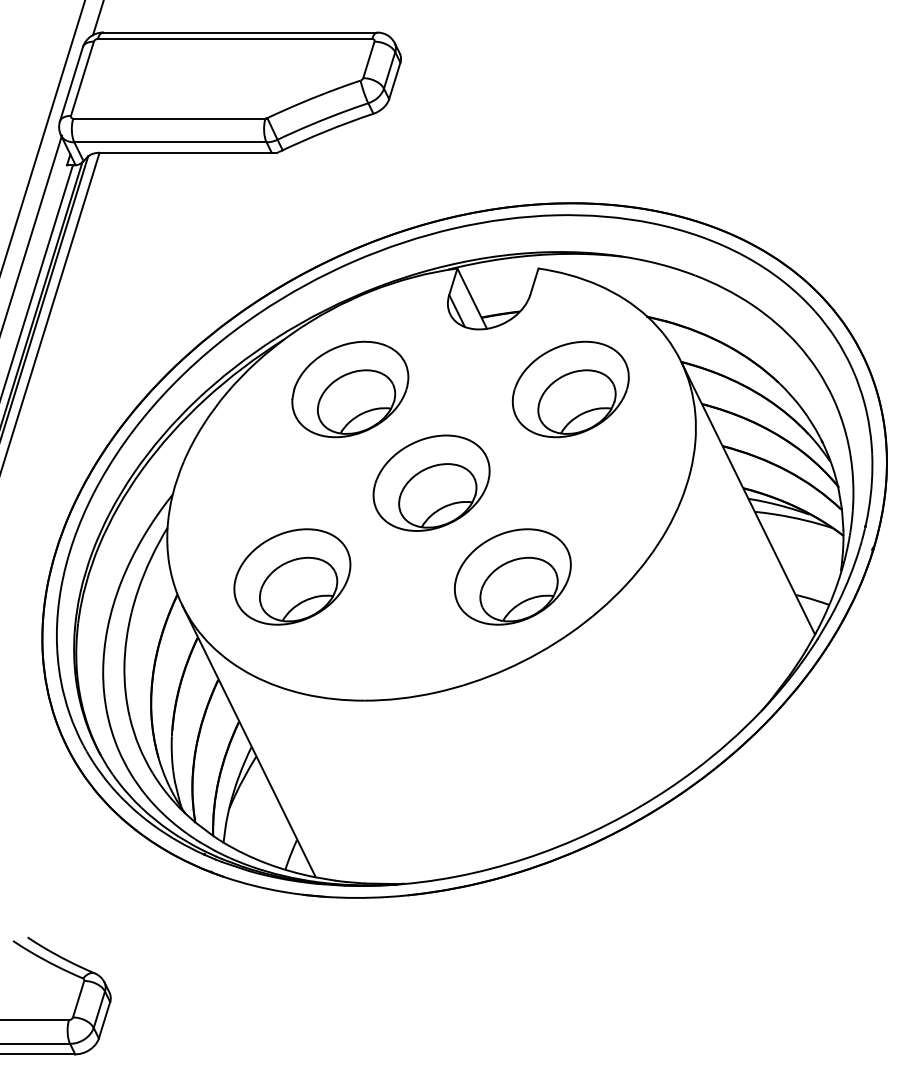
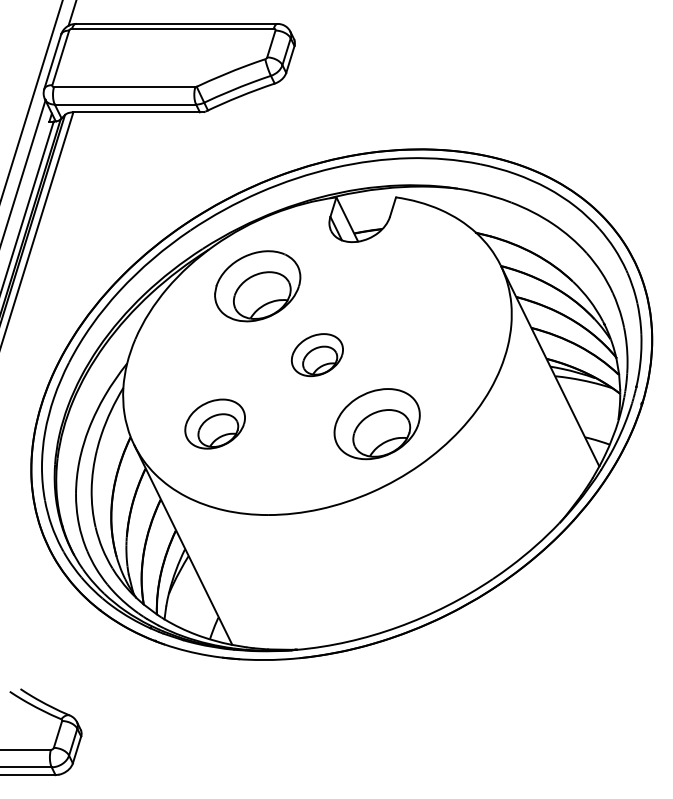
part: (570, 389) -> (419, 286), removed
part: (431, 482) -> (317, 354), size x0.6
part: (292, 576) -> (215, 423), size x0.7

